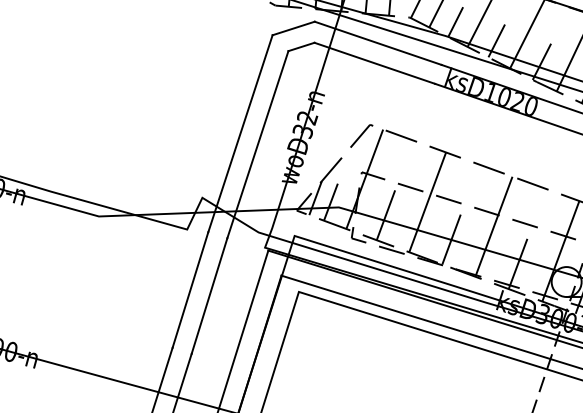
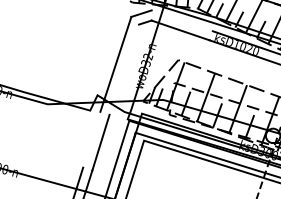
line: (376, 42) -> (181, 20), removed
line: (258, 144) -> (124, 69), removed
line: (189, 289) -> (91, 139), removed

